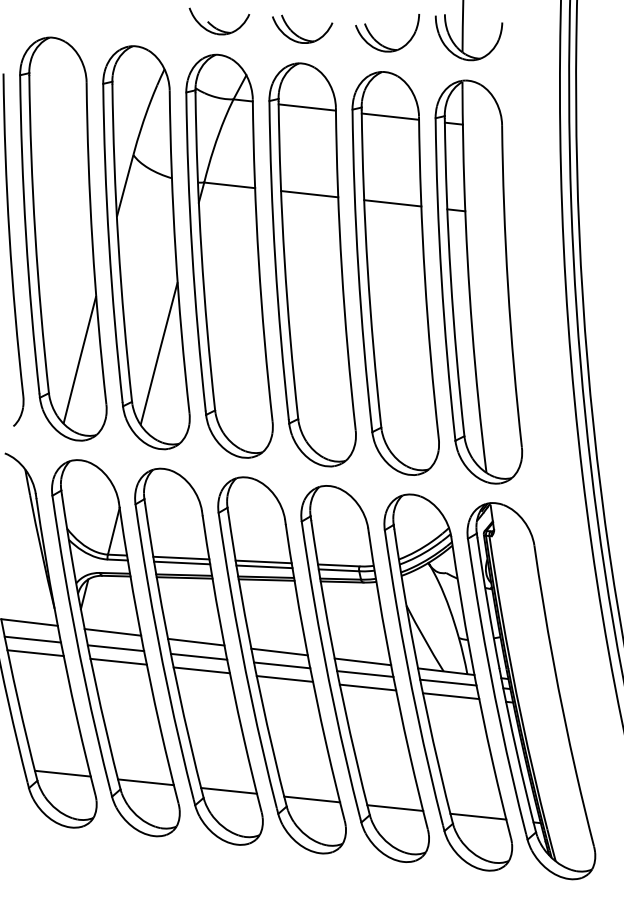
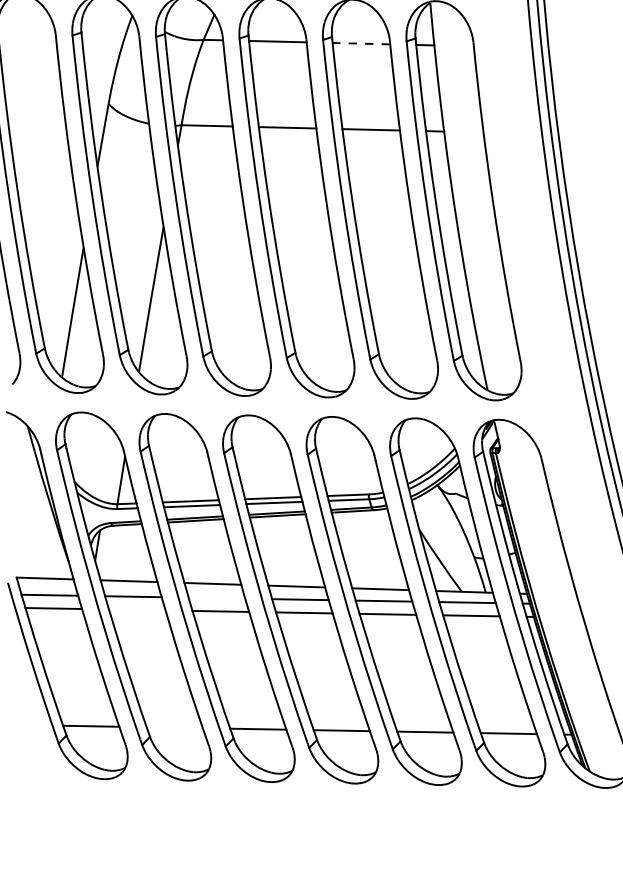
line: (390, 116) -> (361, 43), solid -> dashed
line: (198, 656) -> (216, 597), removed
line: (118, 661) -> (137, 609), removed
line: (145, 782) -> (174, 727), removed

